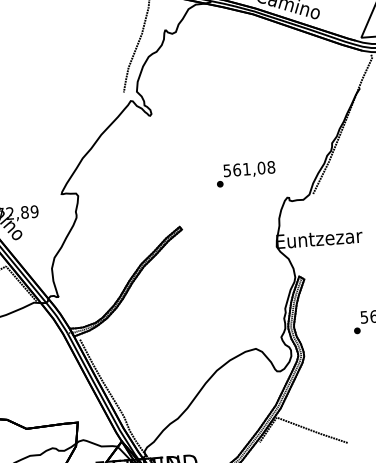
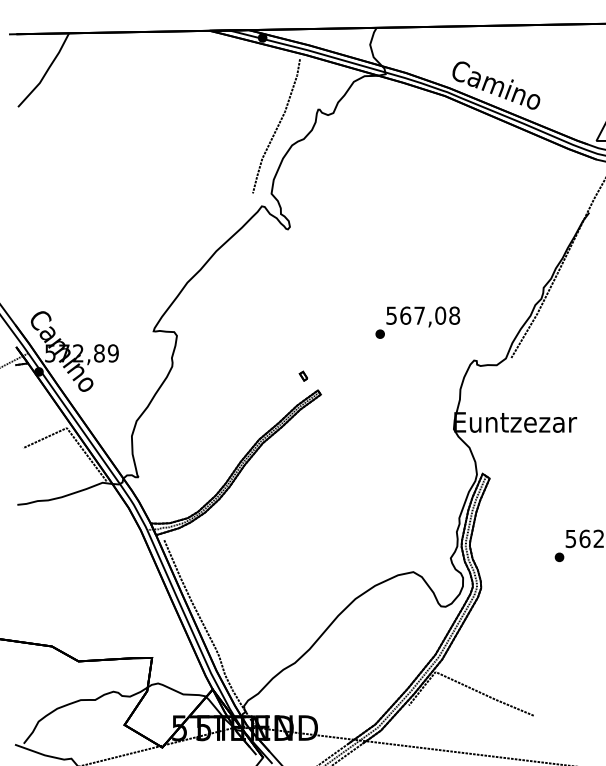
text: (246, 169) -> (419, 315), 561,08 -> 567,08
part: (168, 217) -> (302, 375), added

